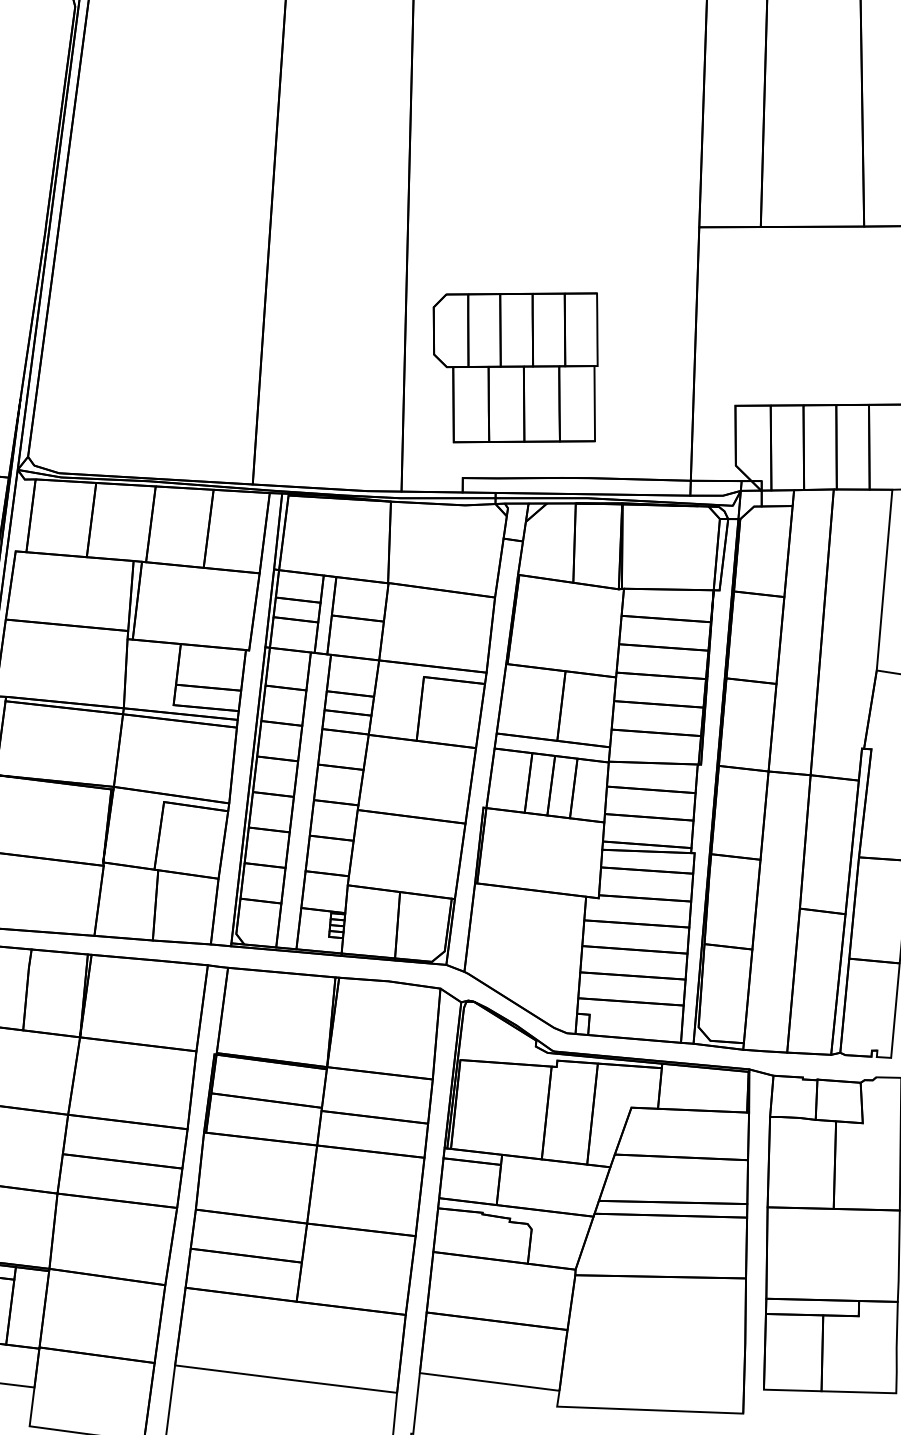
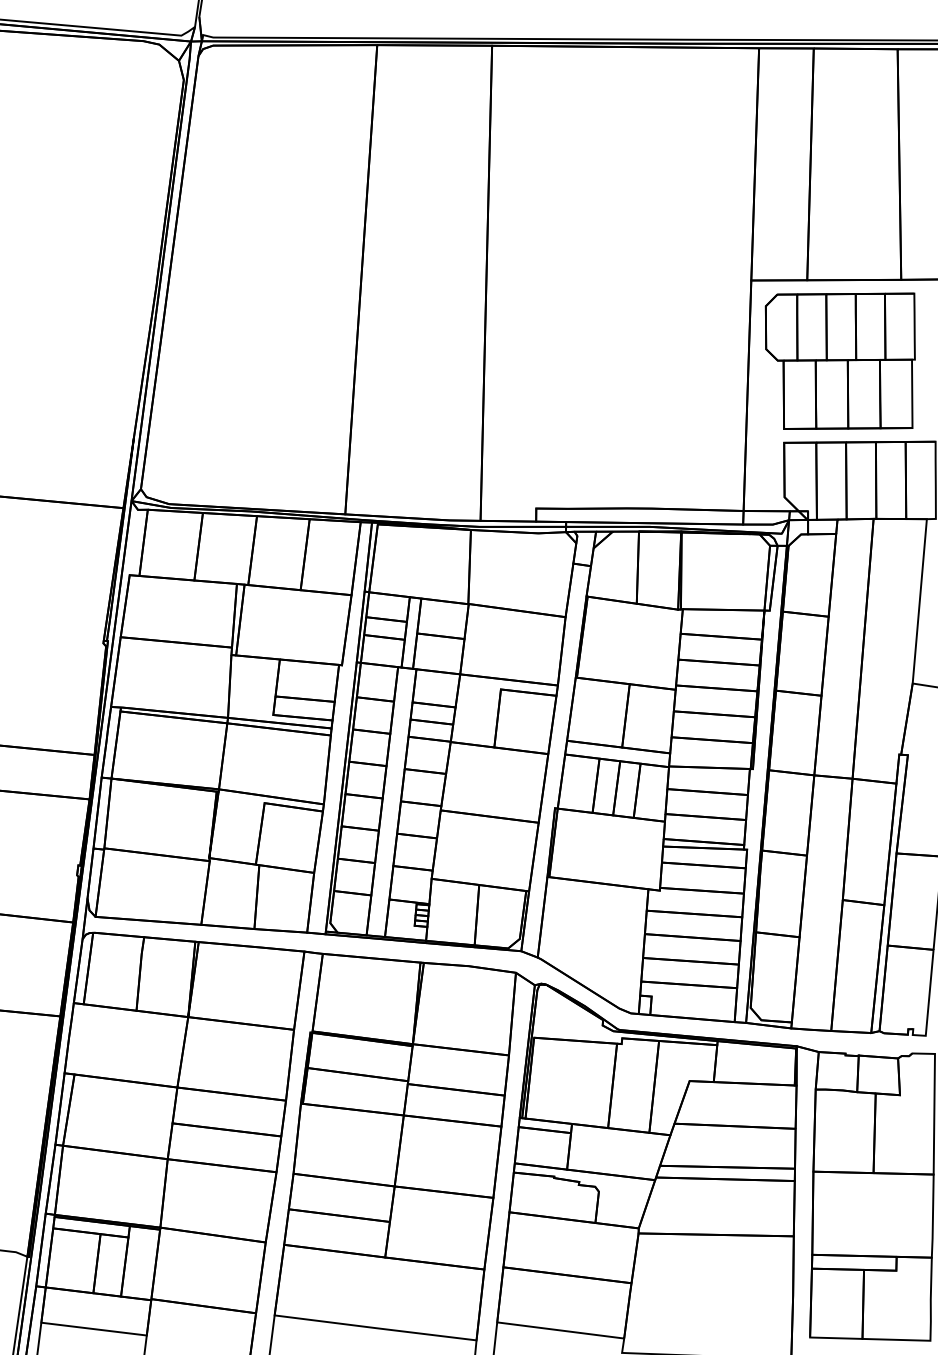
part: (514, 366) -> (839, 360), moved

